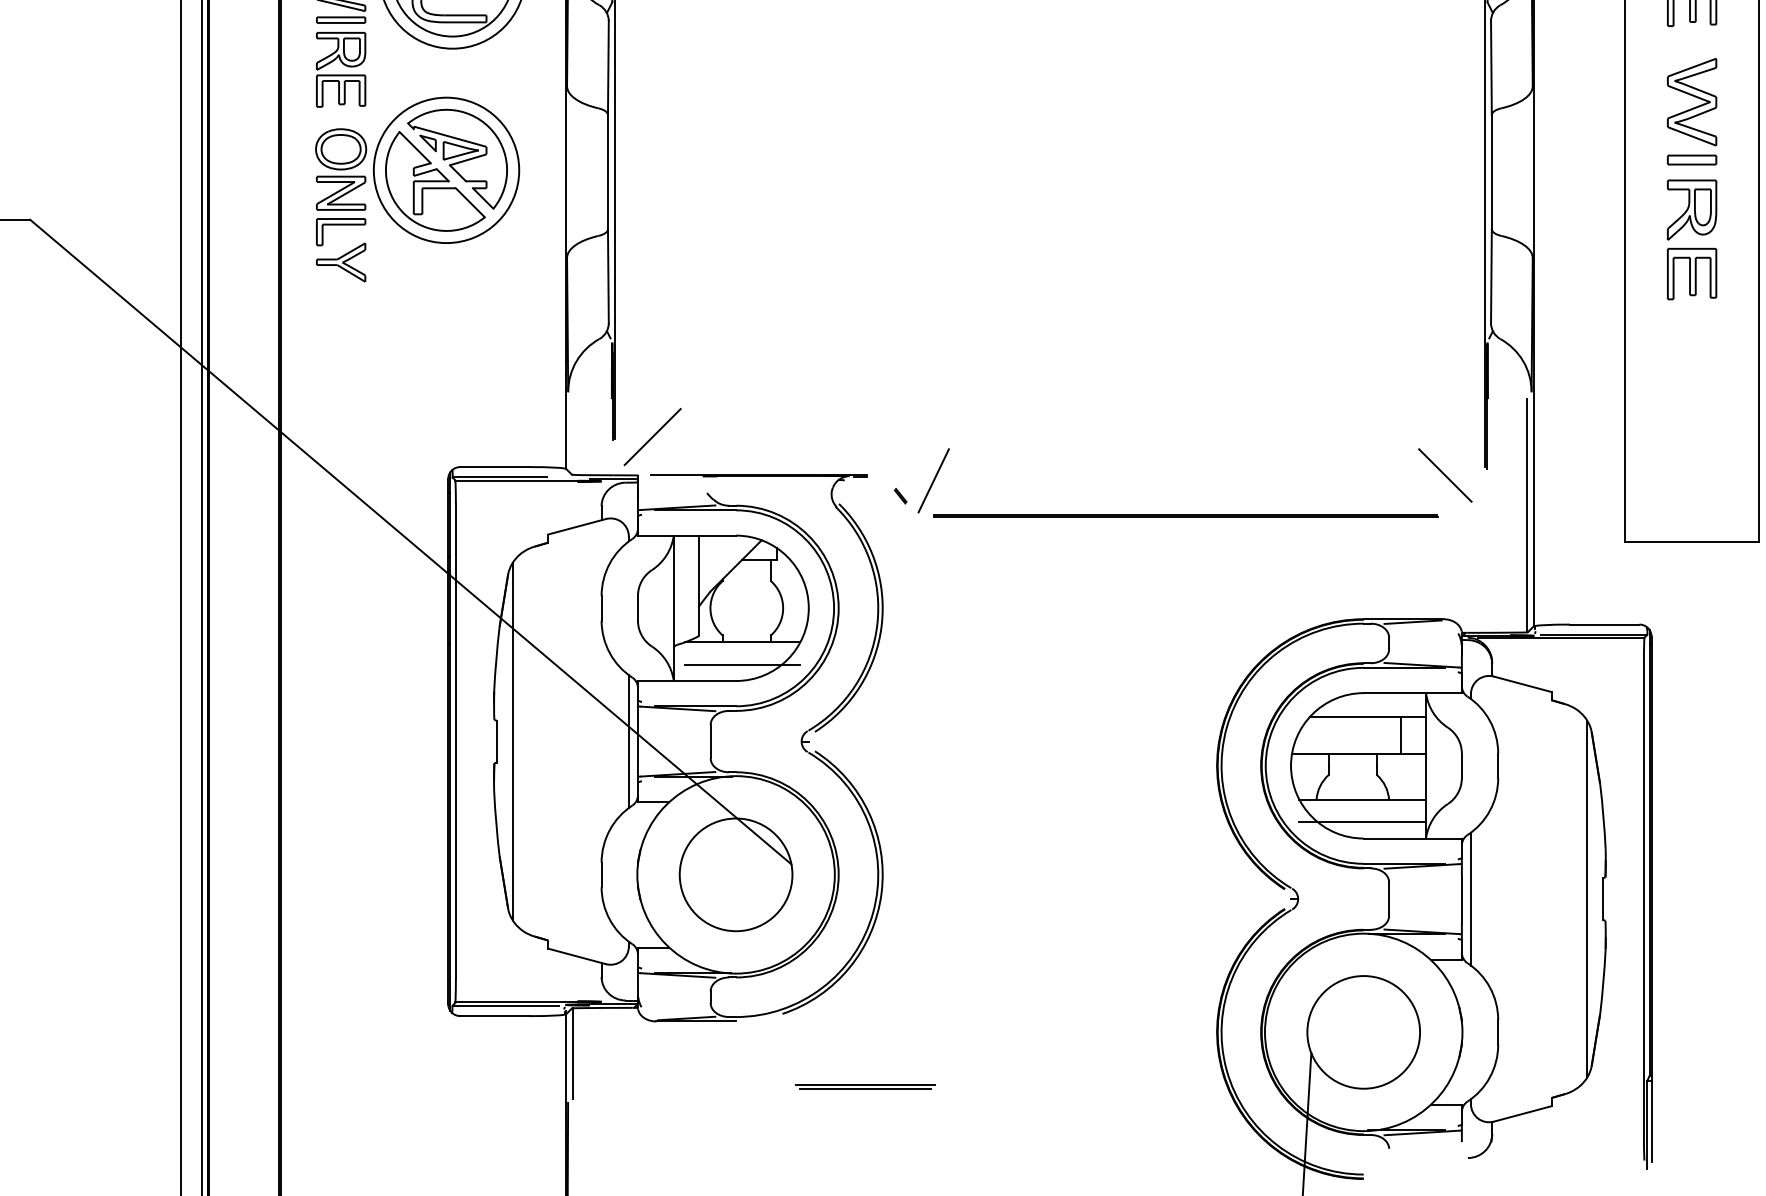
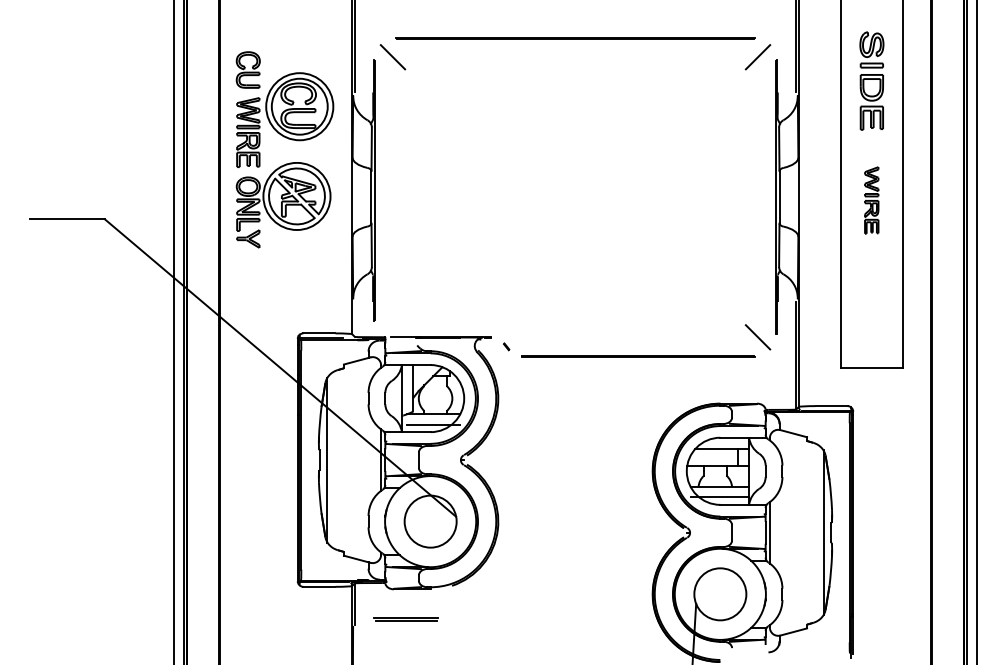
part: (1691, 179) -> (871, 200), size x0.6
line: (653, 436) -> (392, 319), removed
line: (932, 480) -> (521, 339), removed
line: (863, 1084) -> (405, 618), moved

